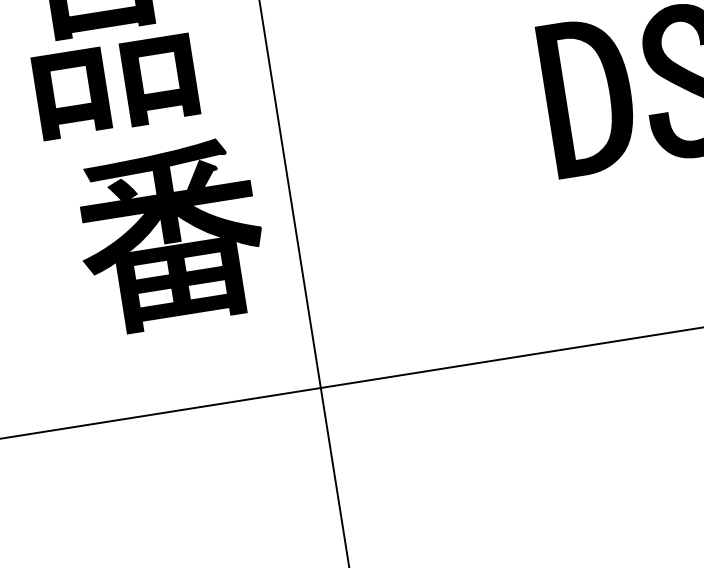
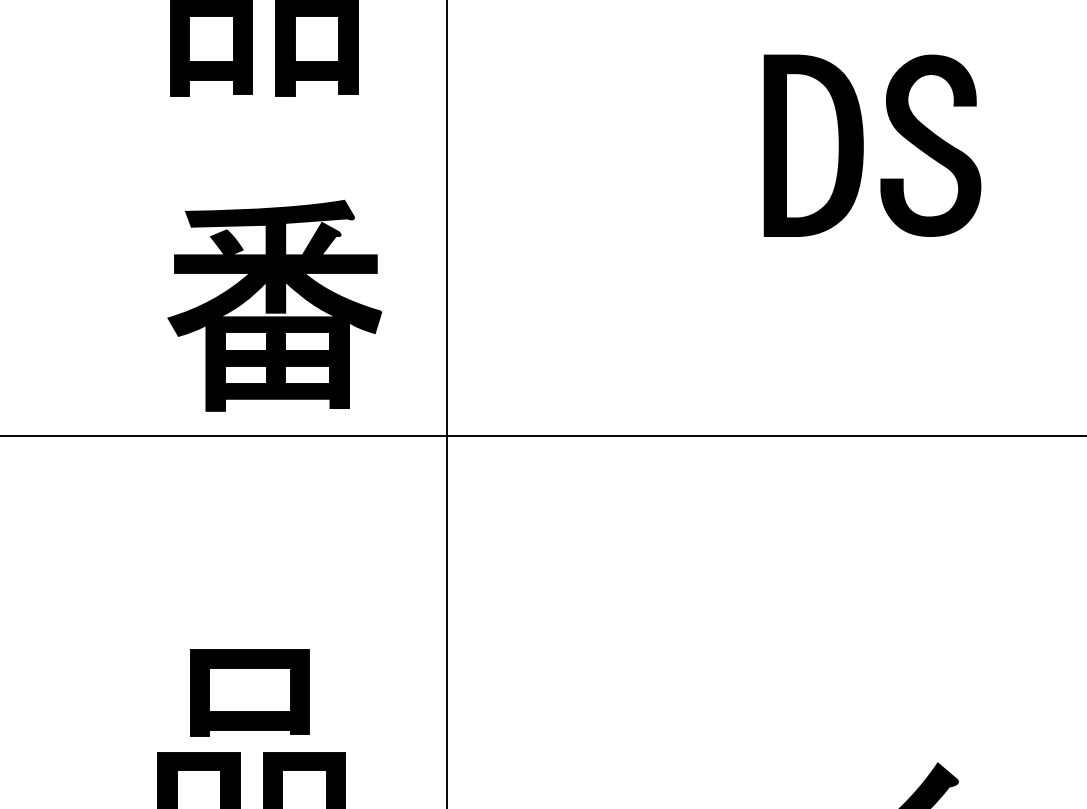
part: (170, 236) -> (274, 305), moved

